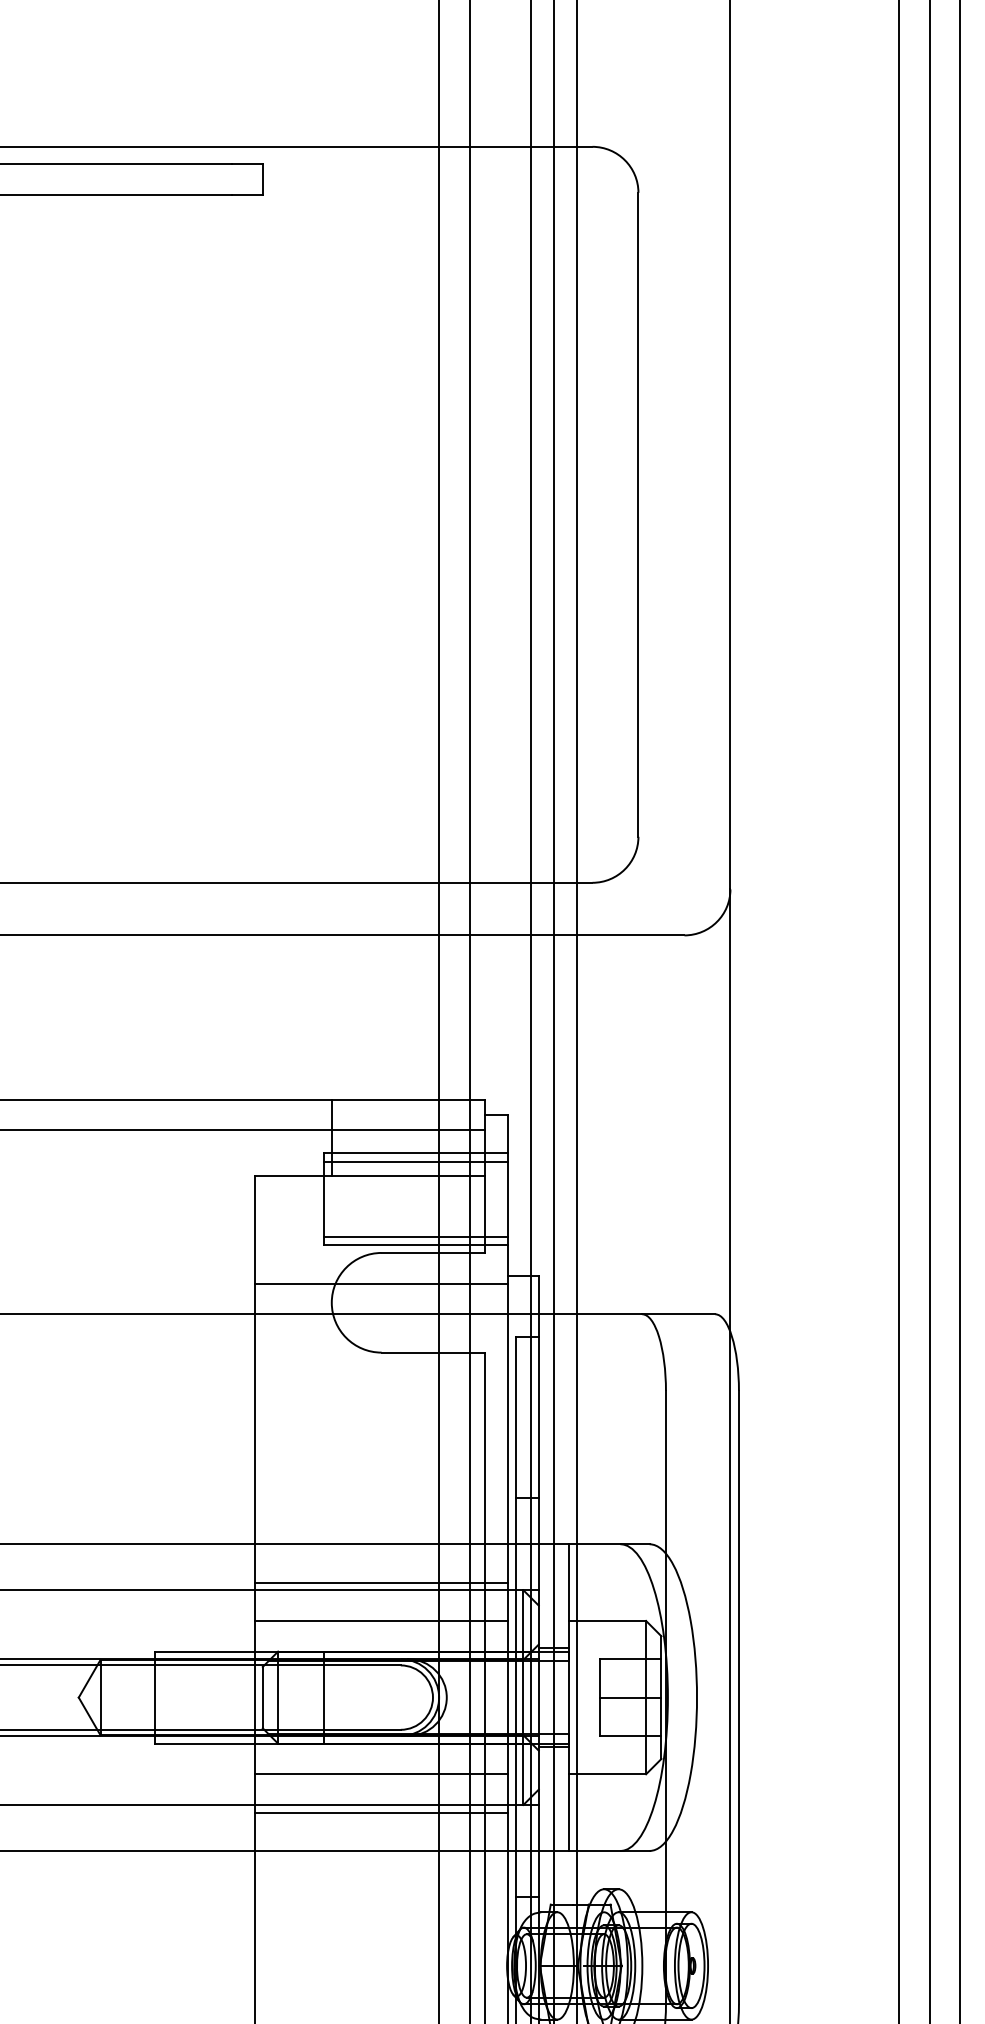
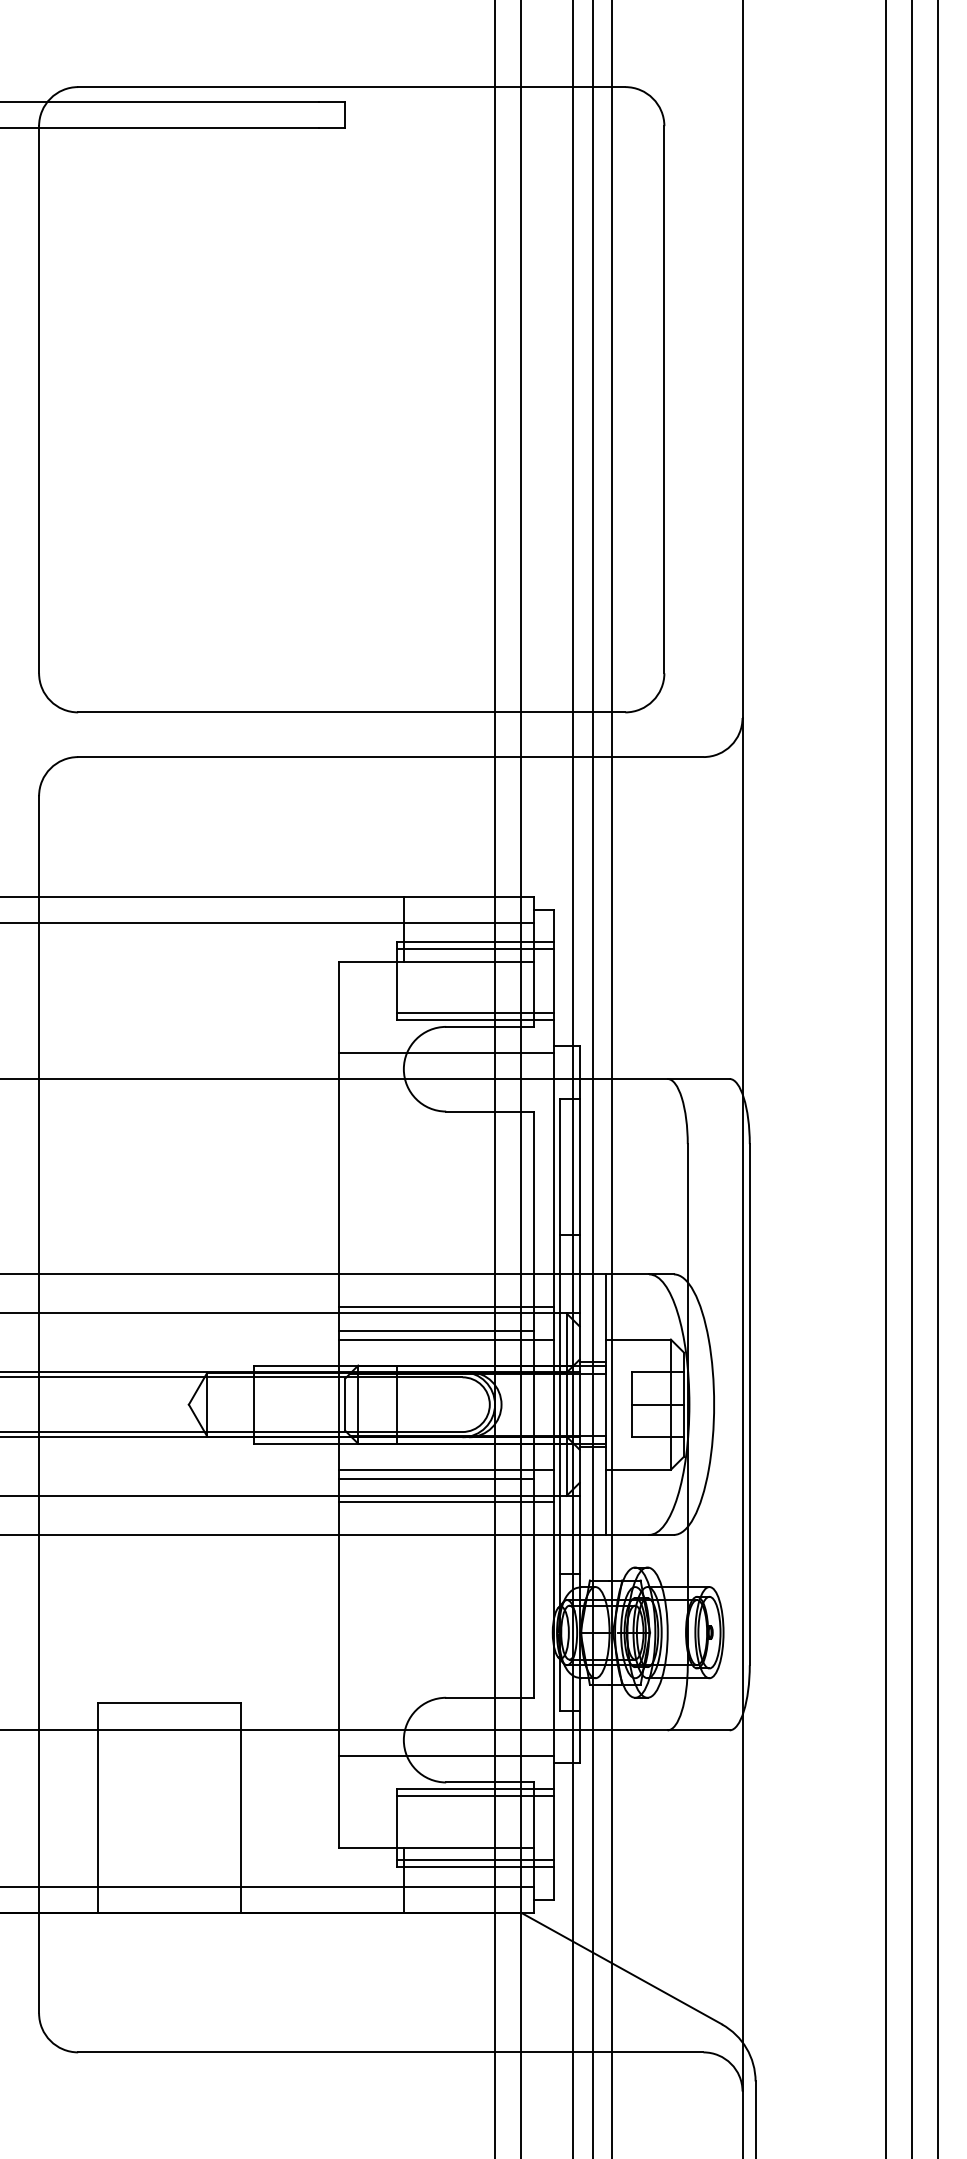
line: (370, 1610) -> (436, 1330), added
line: (370, 1784) -> (436, 1478), added

